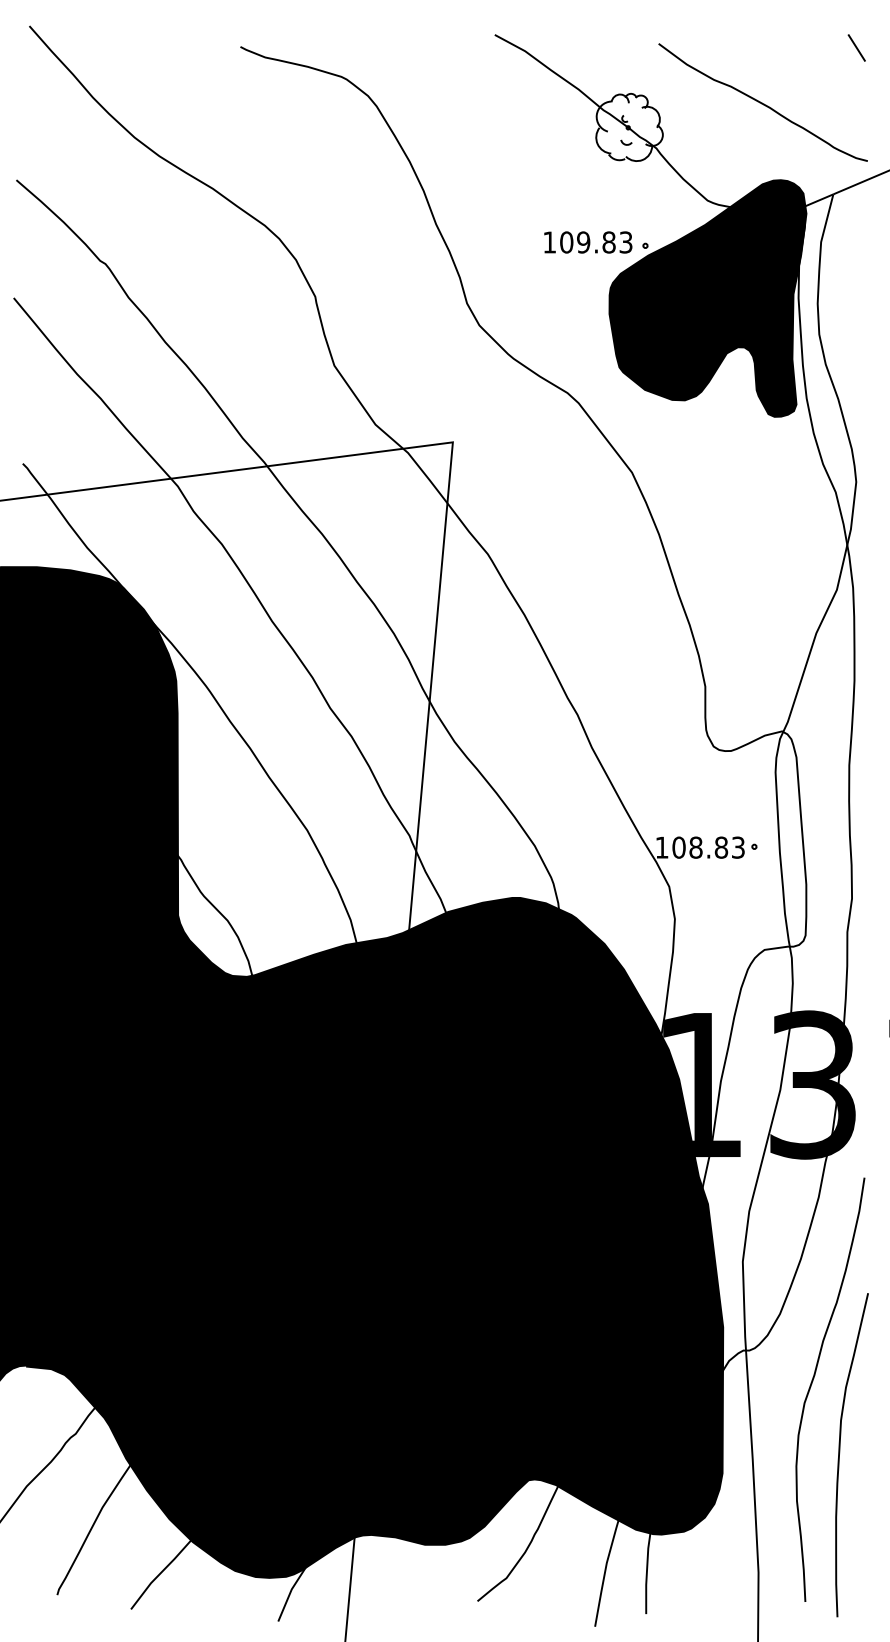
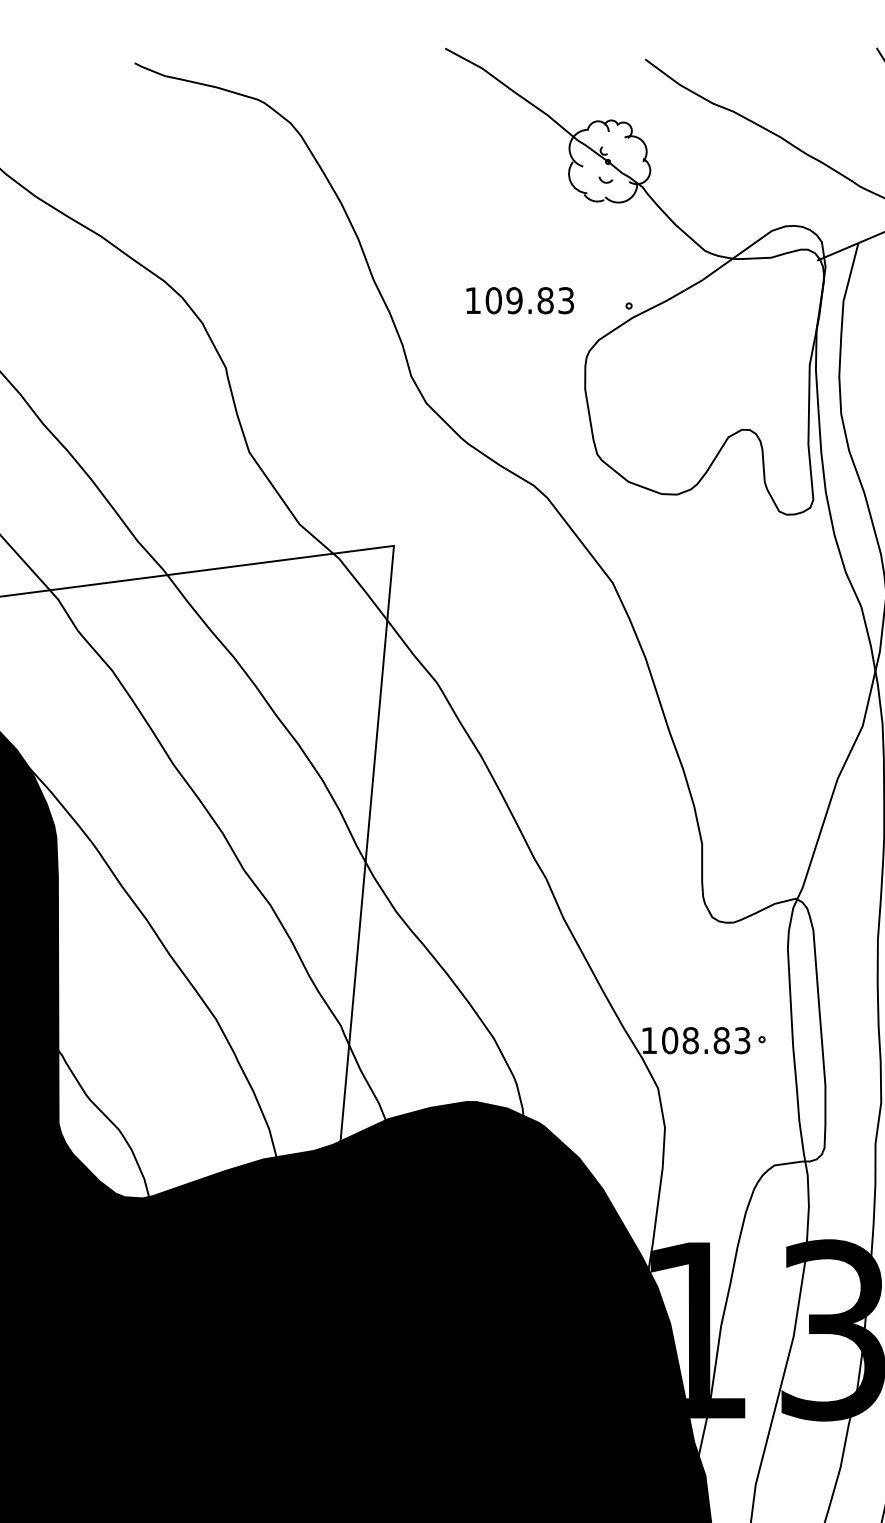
text: (588, 242) -> (520, 300), moved
fill: (707, 298) -> (704, 370), removed

